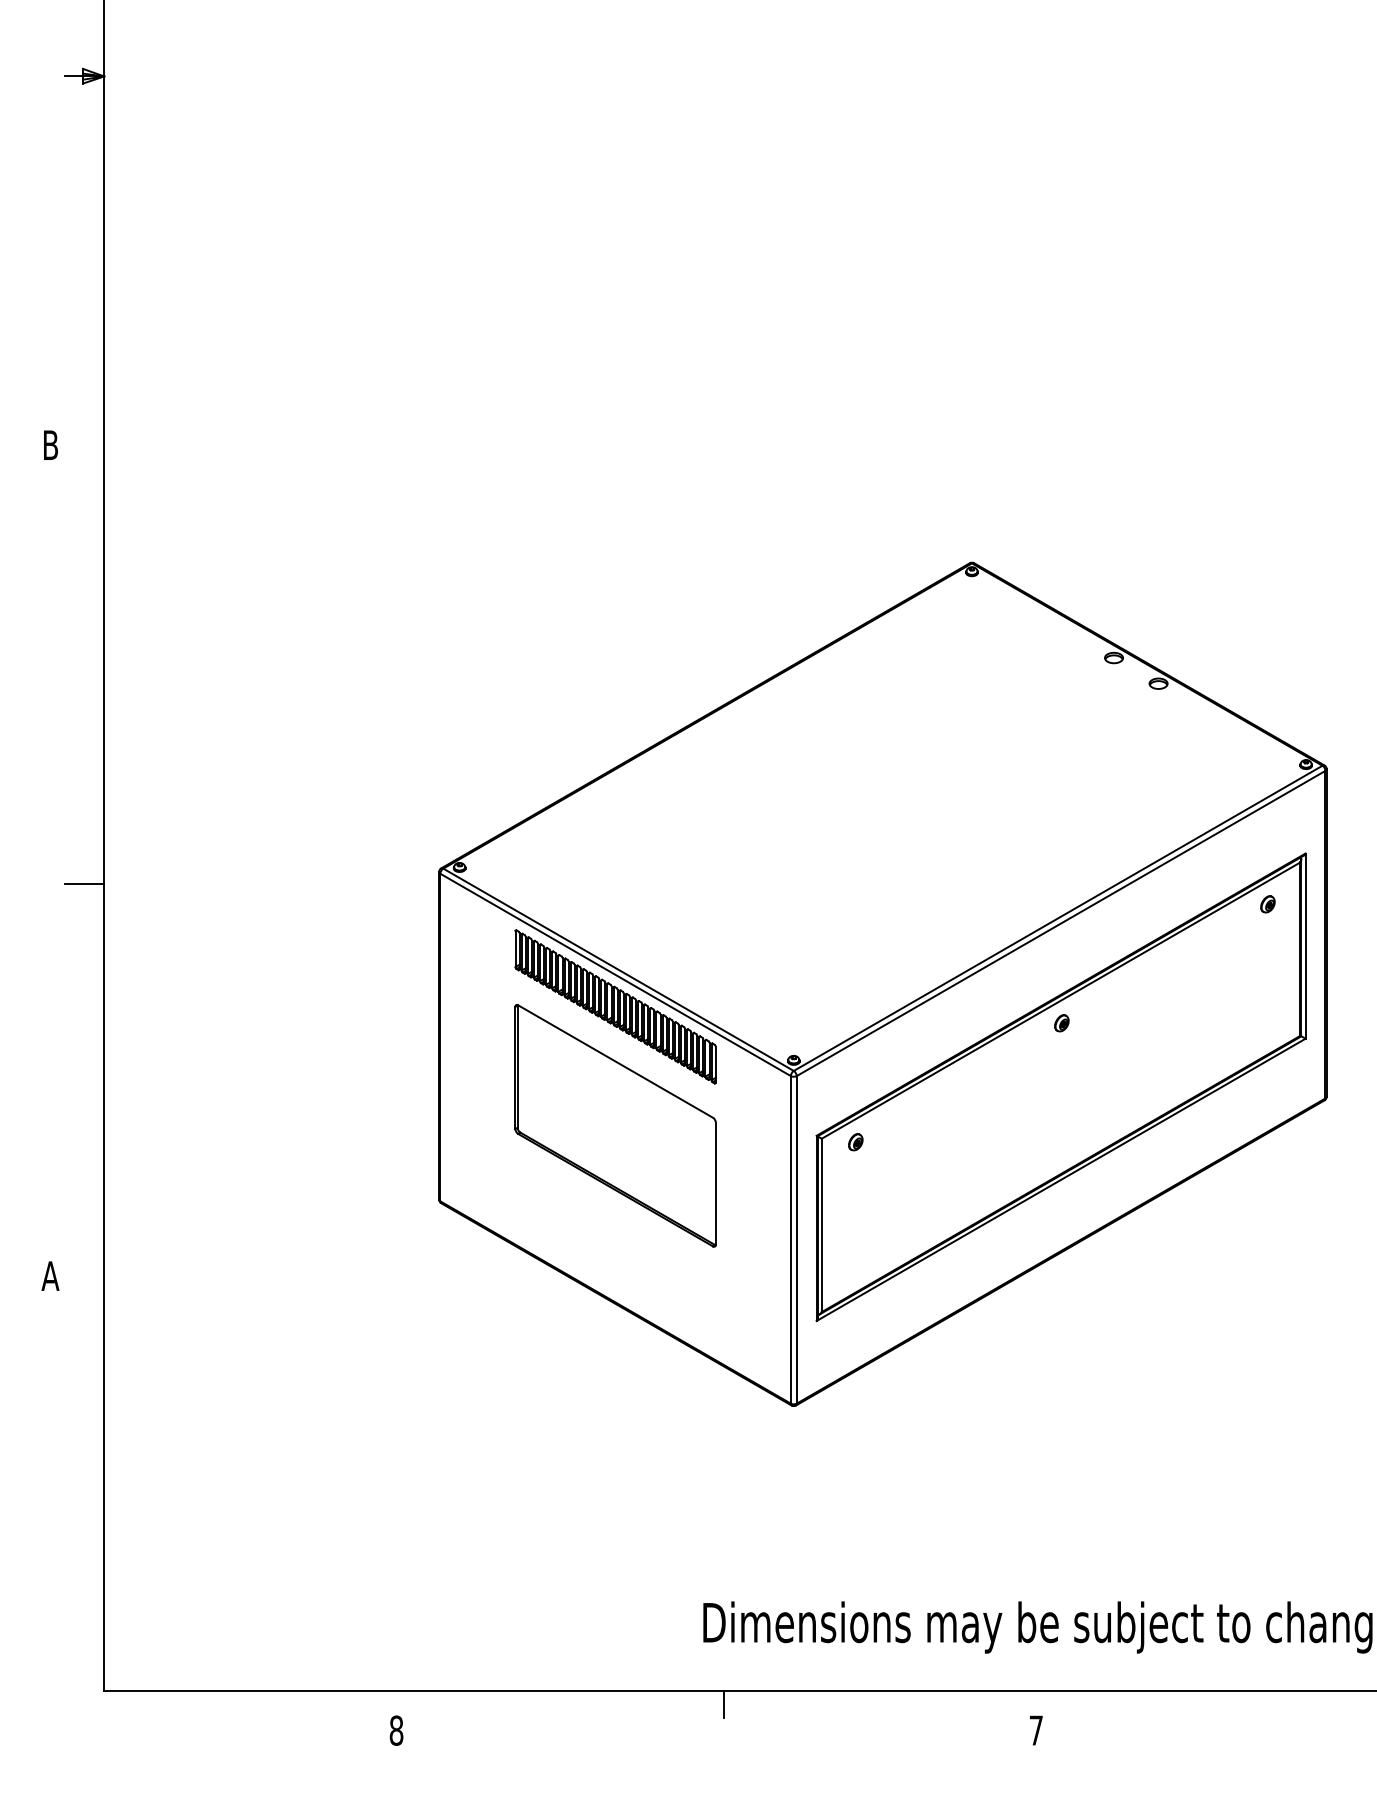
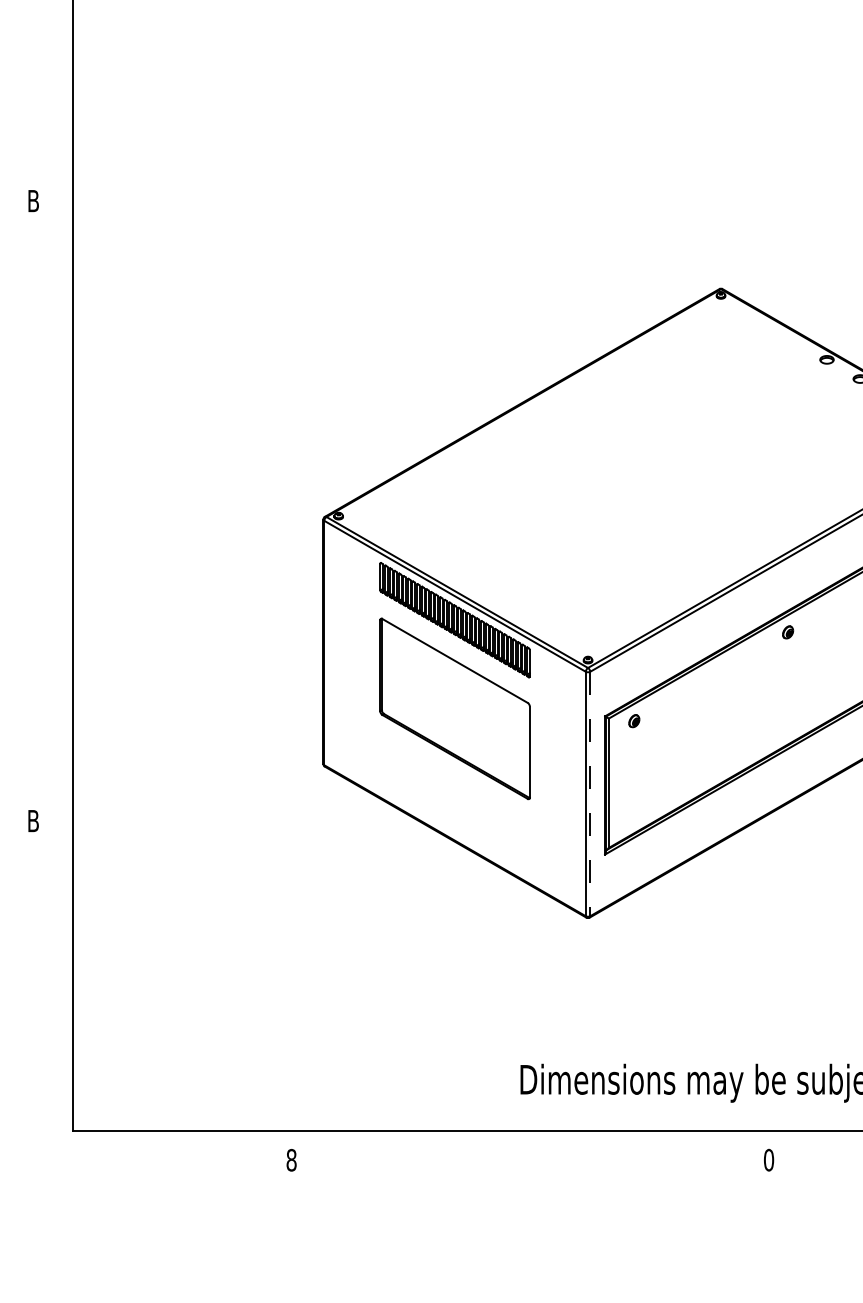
line: (84, 883) -> (58, 528), removed
line: (796, 1239) -> (590, 793), solid -> dashed
text: (50, 1275) -> (33, 820), A -> B
line: (724, 1704) -> (536, 1140), removed
text: (1036, 1730) -> (769, 1160), 7 -> 0

